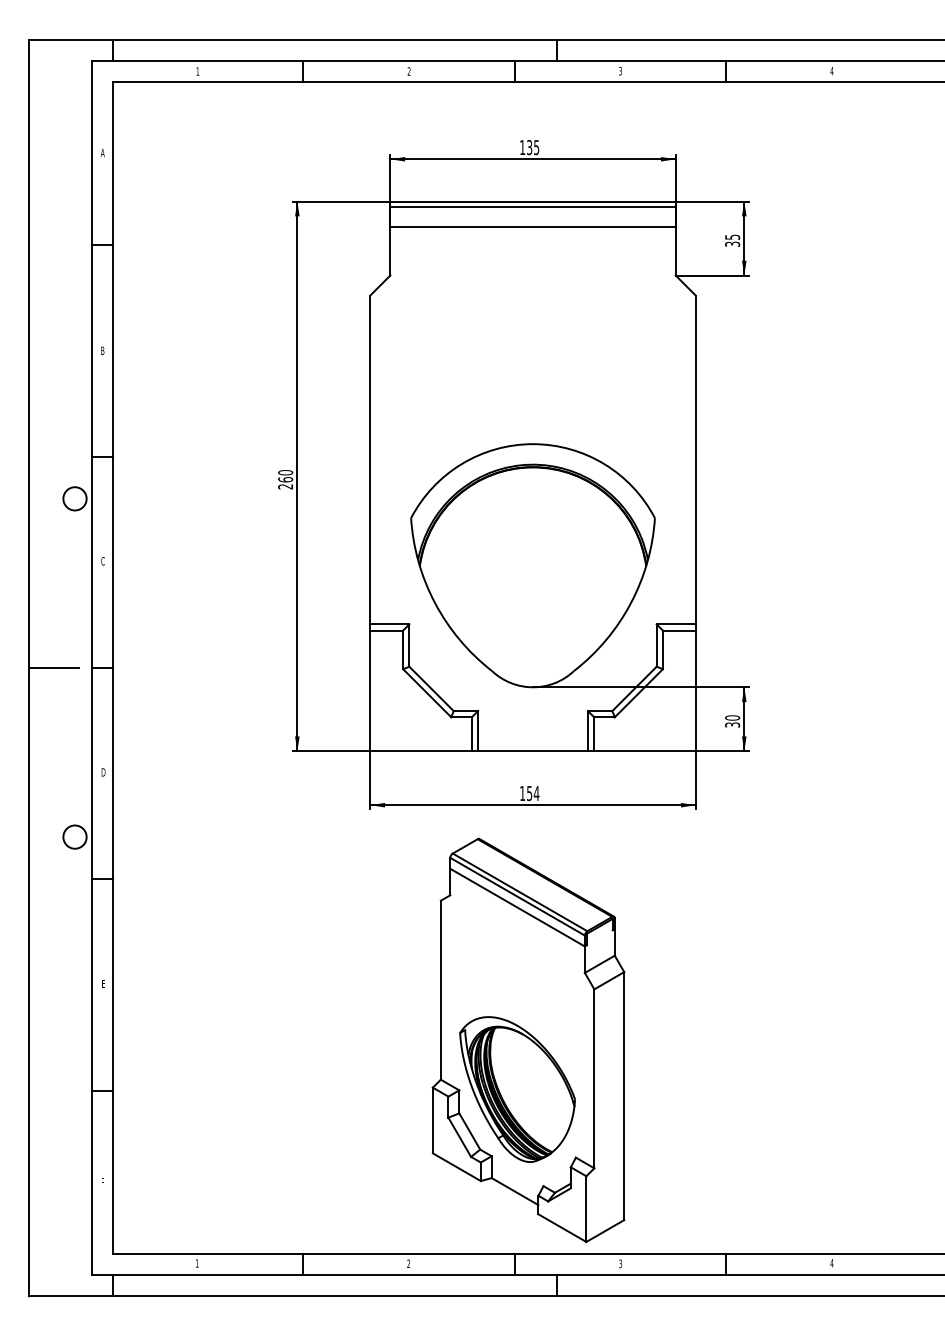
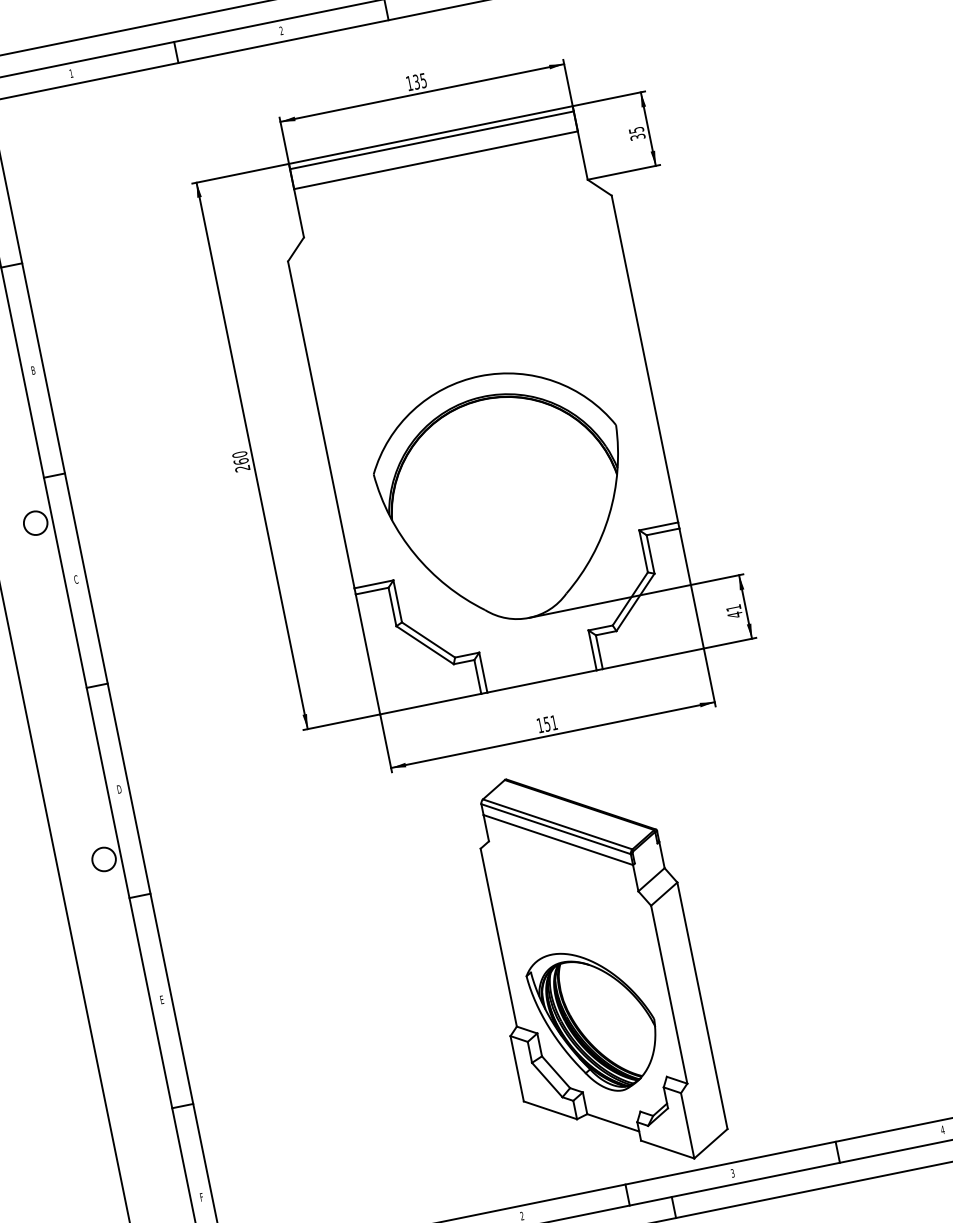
line: (53, 667) -> (48, 695), removed
text: (732, 721) -> (734, 611), 30 -> 41
text: (536, 793) -> (554, 722), 154 -> 151

